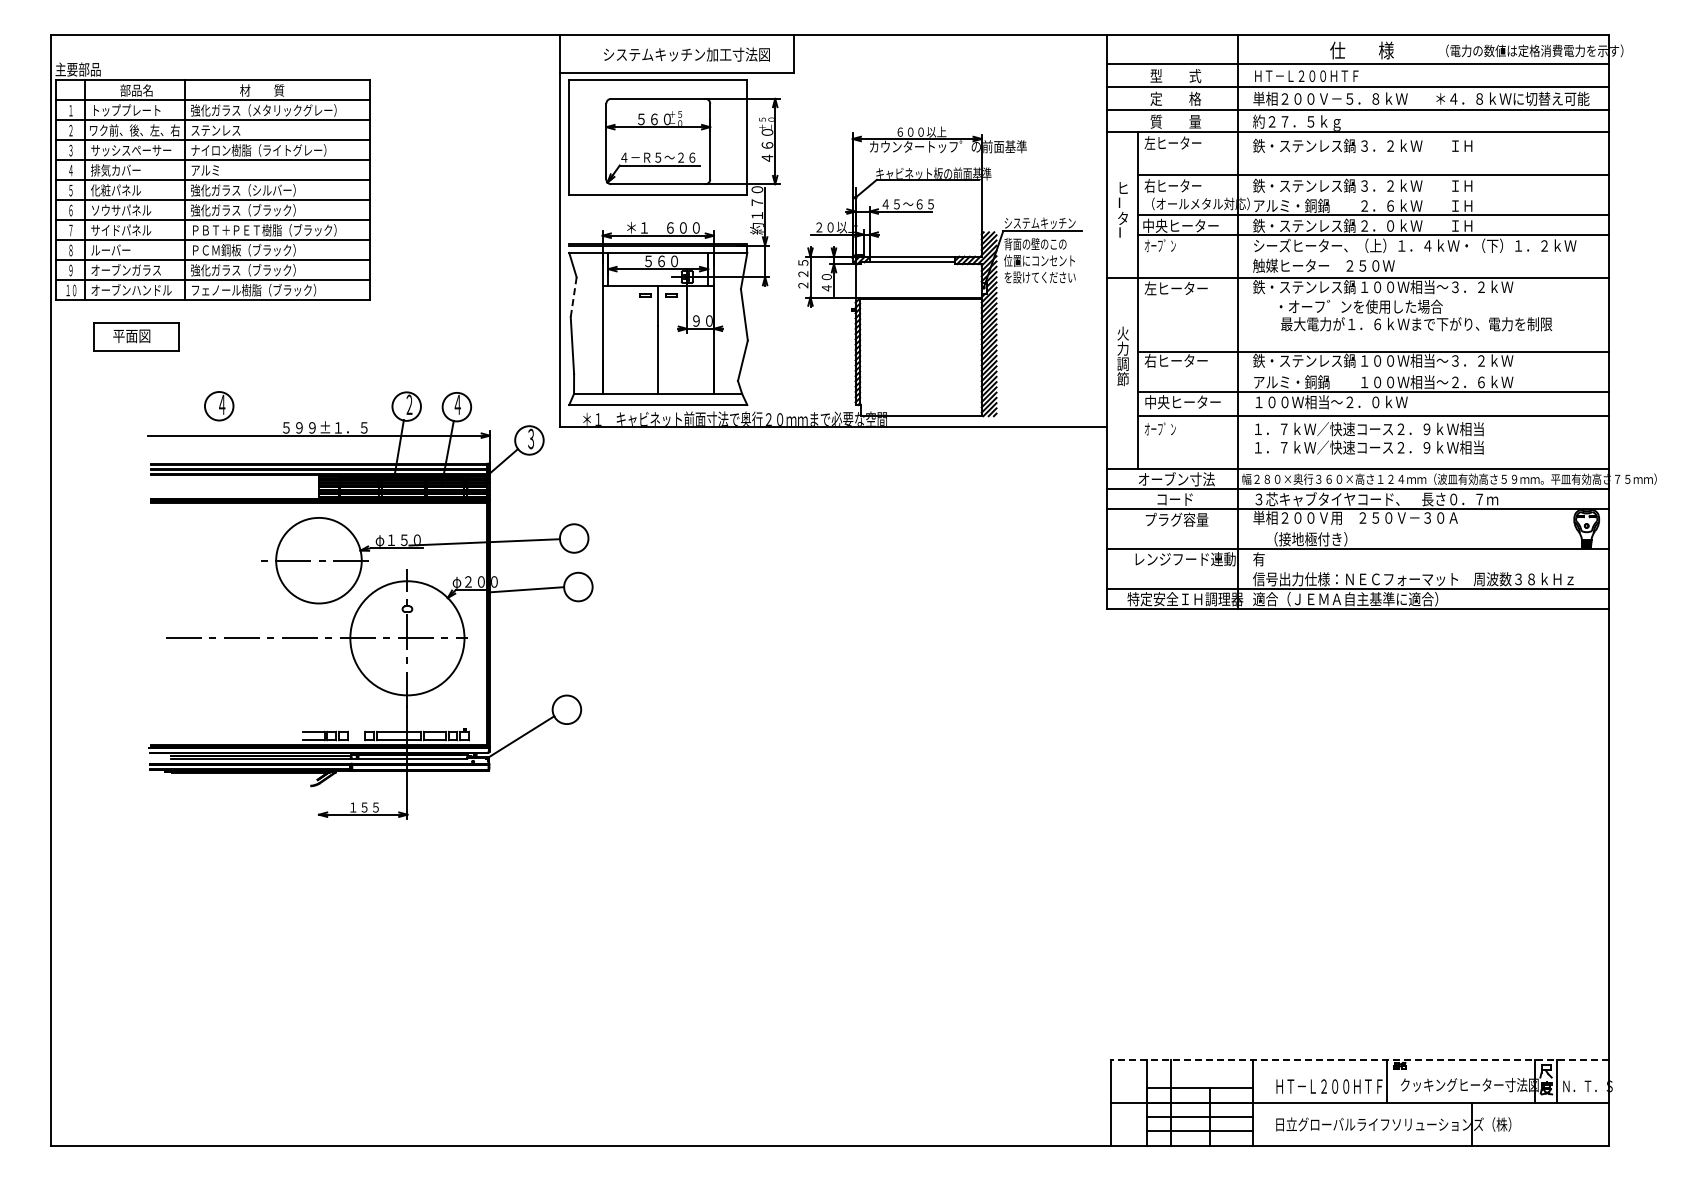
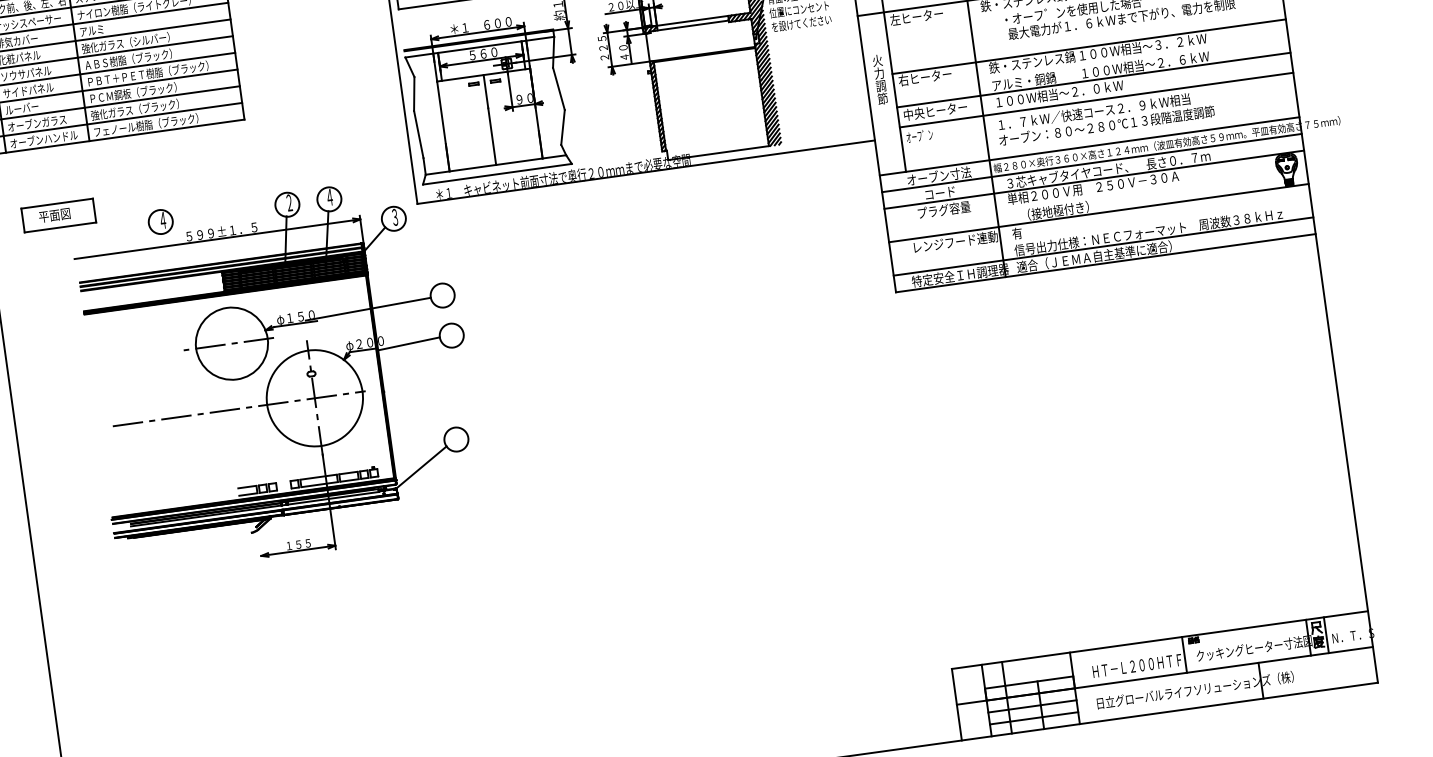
text: (215, 210) -> (104, 63), 強化ガラス（ブラック） -> ＡＢＳ樹脂（ブラック）
line: (573, 297) -> (414, 94), dashed -> solid
part: (136, 336) -> (58, 215), moved
part: (219, 406) -> (161, 222), moved
text: (1381, 447) -> (1106, 125), １．７ｋＷ／快速コース２．９ｋＷ相当 -> オーブン：８０～２８０℃１３段階温度調節
line: (1360, 1059) -> (1160, 639), dashed -> solid

